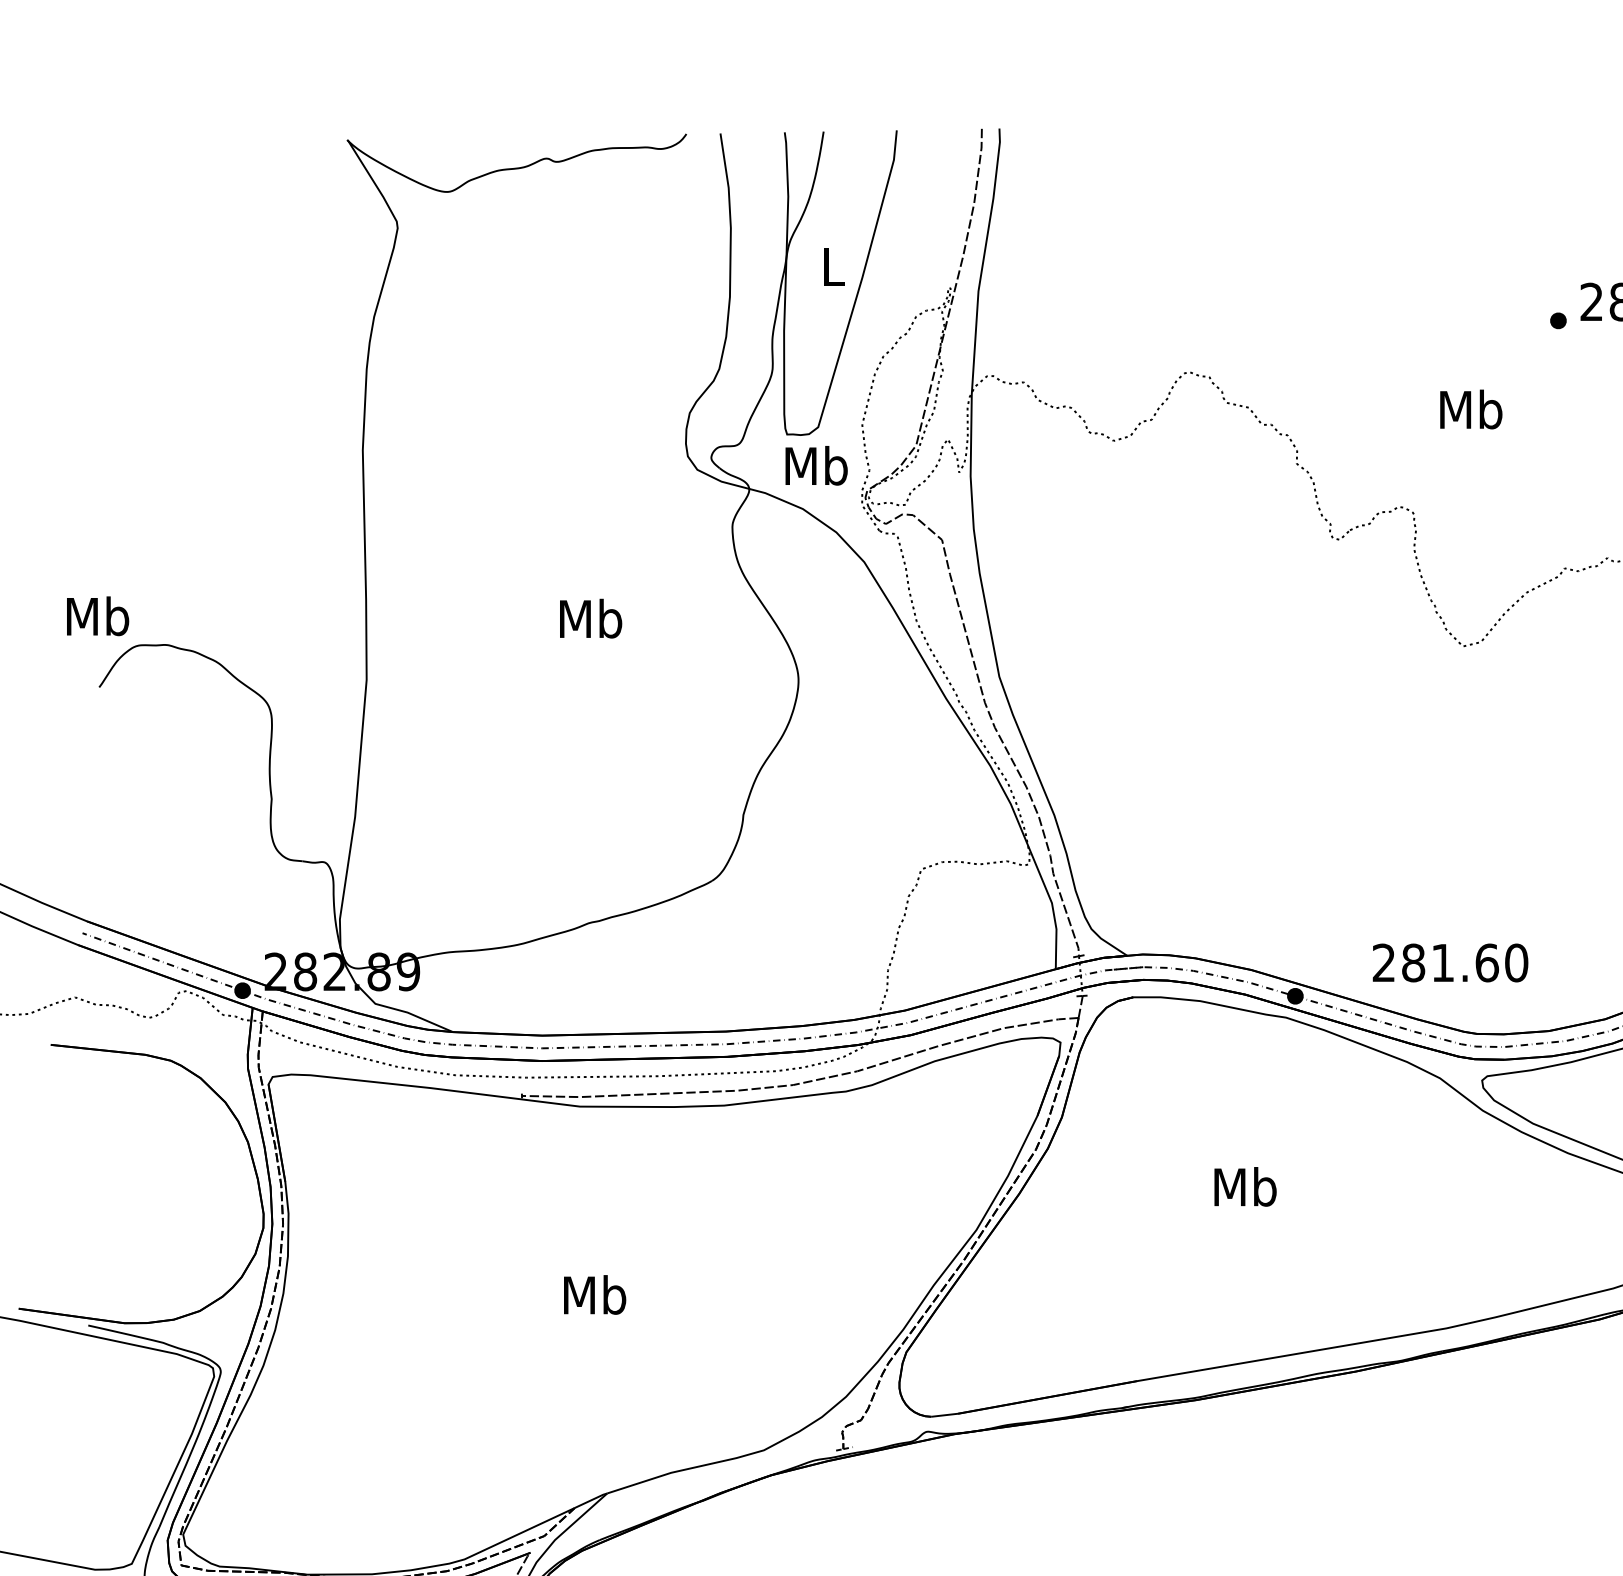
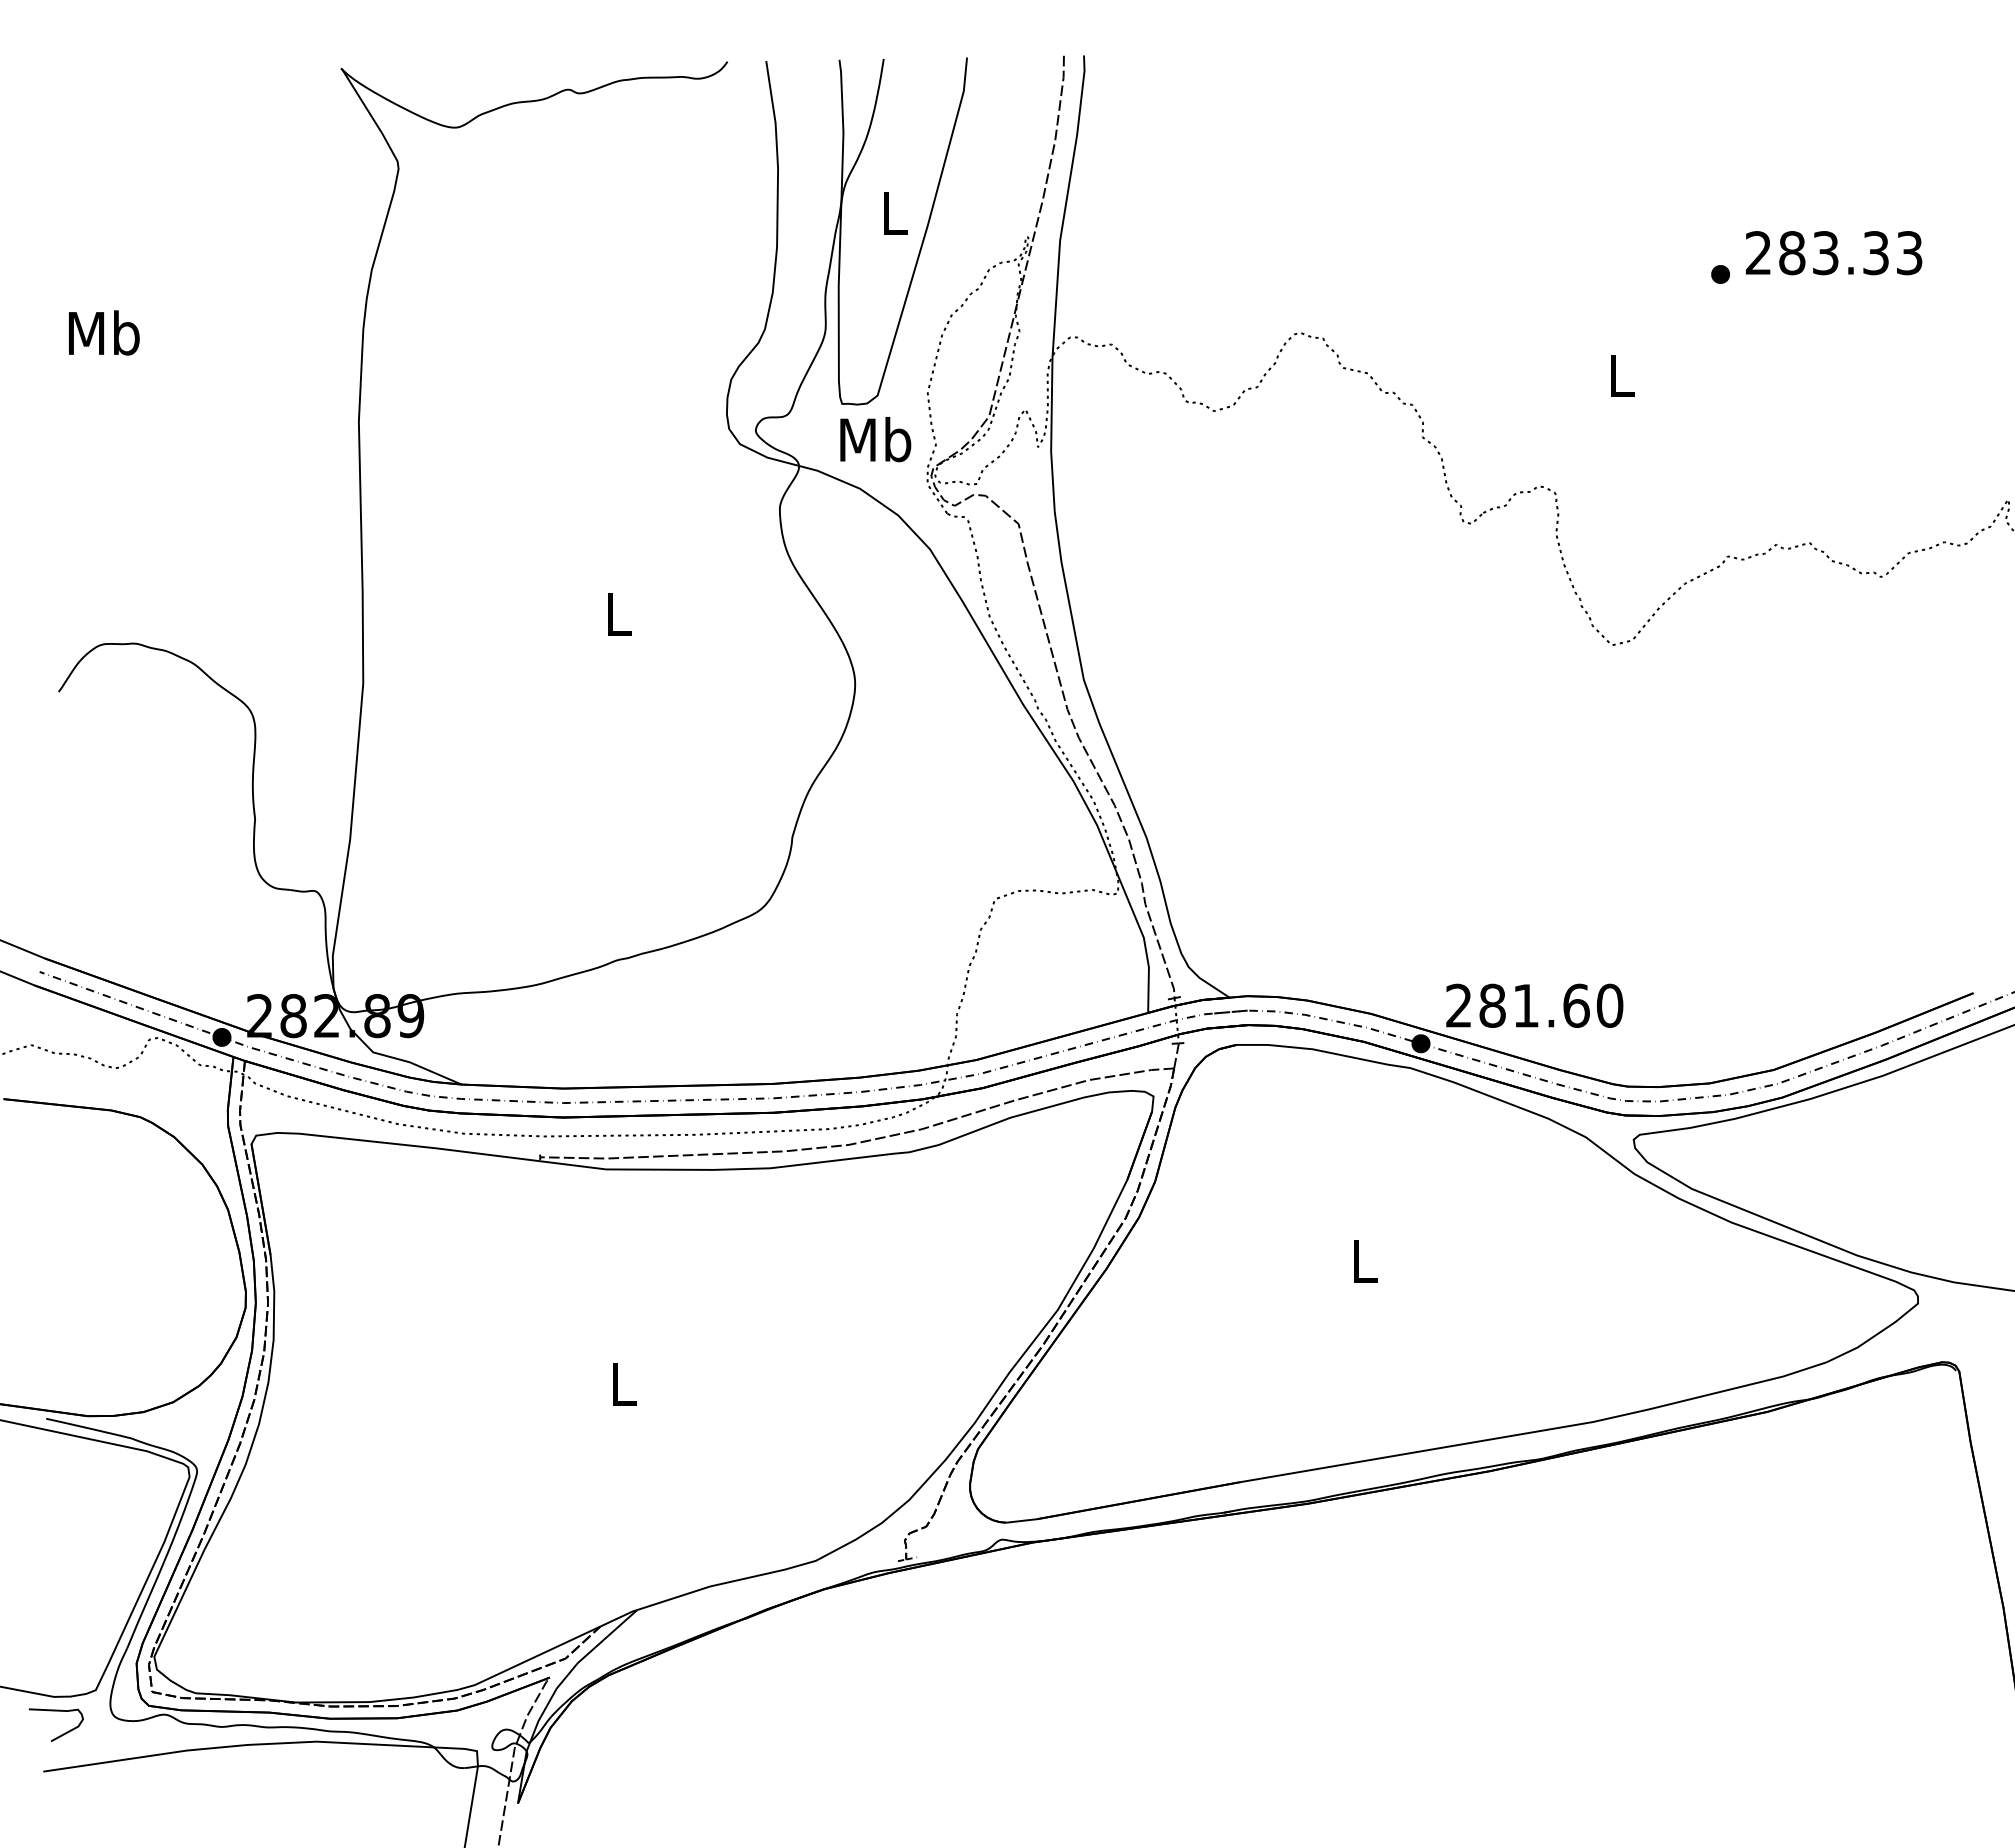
text: (1471, 409) -> (1621, 375), Mb -> L
text: (98, 615) -> (104, 332), moved
text: (590, 618) -> (618, 613), Mb -> L
text: (1450, 962) -> (1534, 1005), moved
text: (1244, 1186) -> (1363, 1260), Mb -> L
text: (595, 1294) -> (623, 1383), Mb -> L

